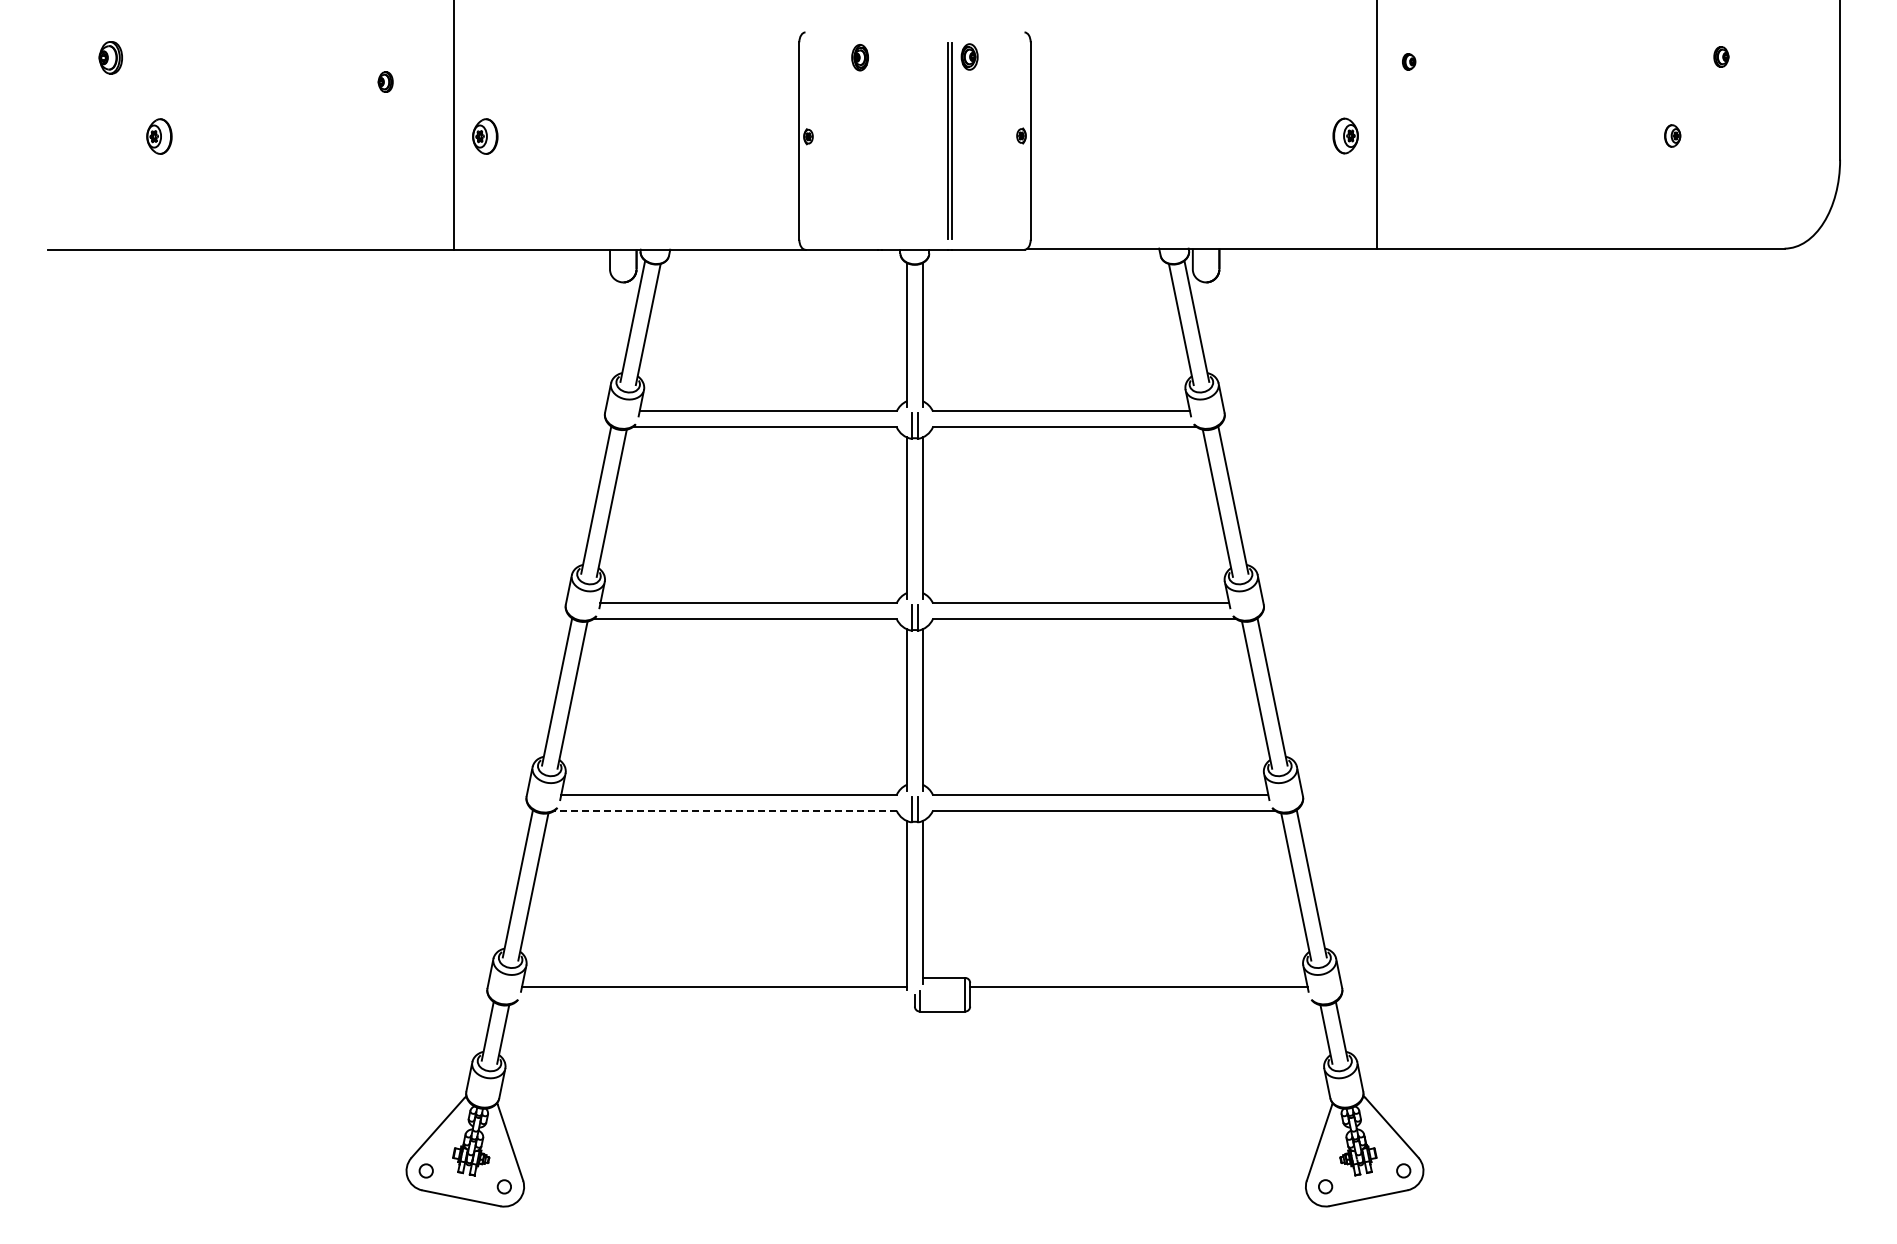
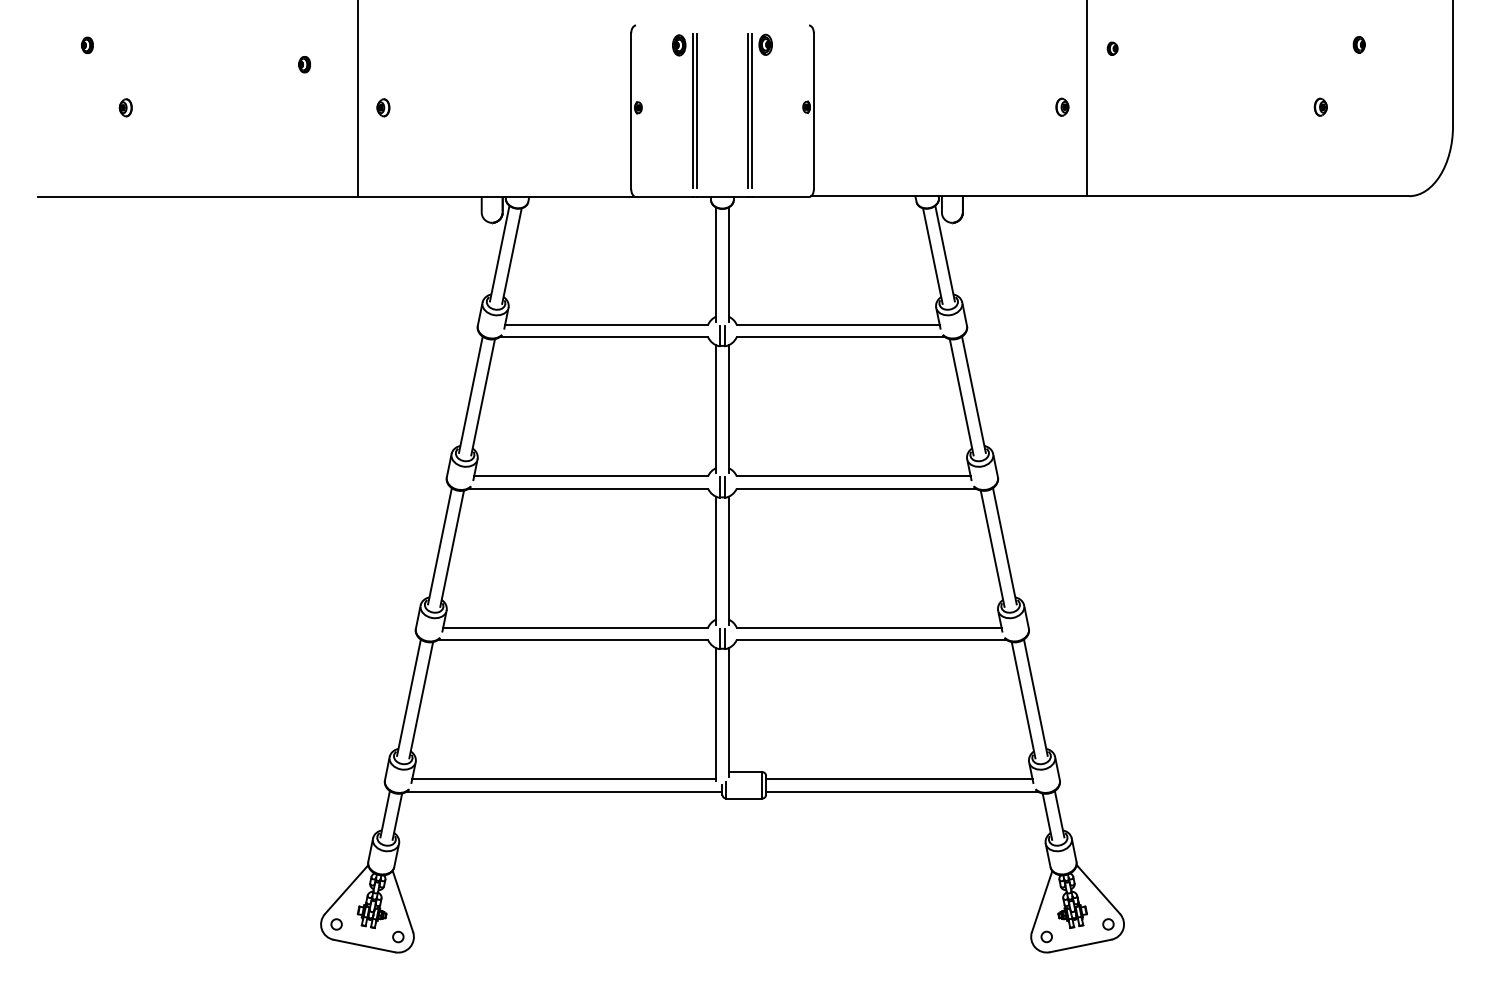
part: (110, 57) -> (87, 45), size x0.62
part: (1344, 135) -> (1061, 106), size x0.62
part: (158, 136) -> (125, 107), size x0.62
part: (485, 136) -> (383, 107), size x0.62
part: (879, 140) -> (694, 110), added
line: (724, 810) -> (572, 639), dashed -> solid
line: (714, 1002) -> (564, 791), added
line: (1142, 1002) -> (902, 791), added

